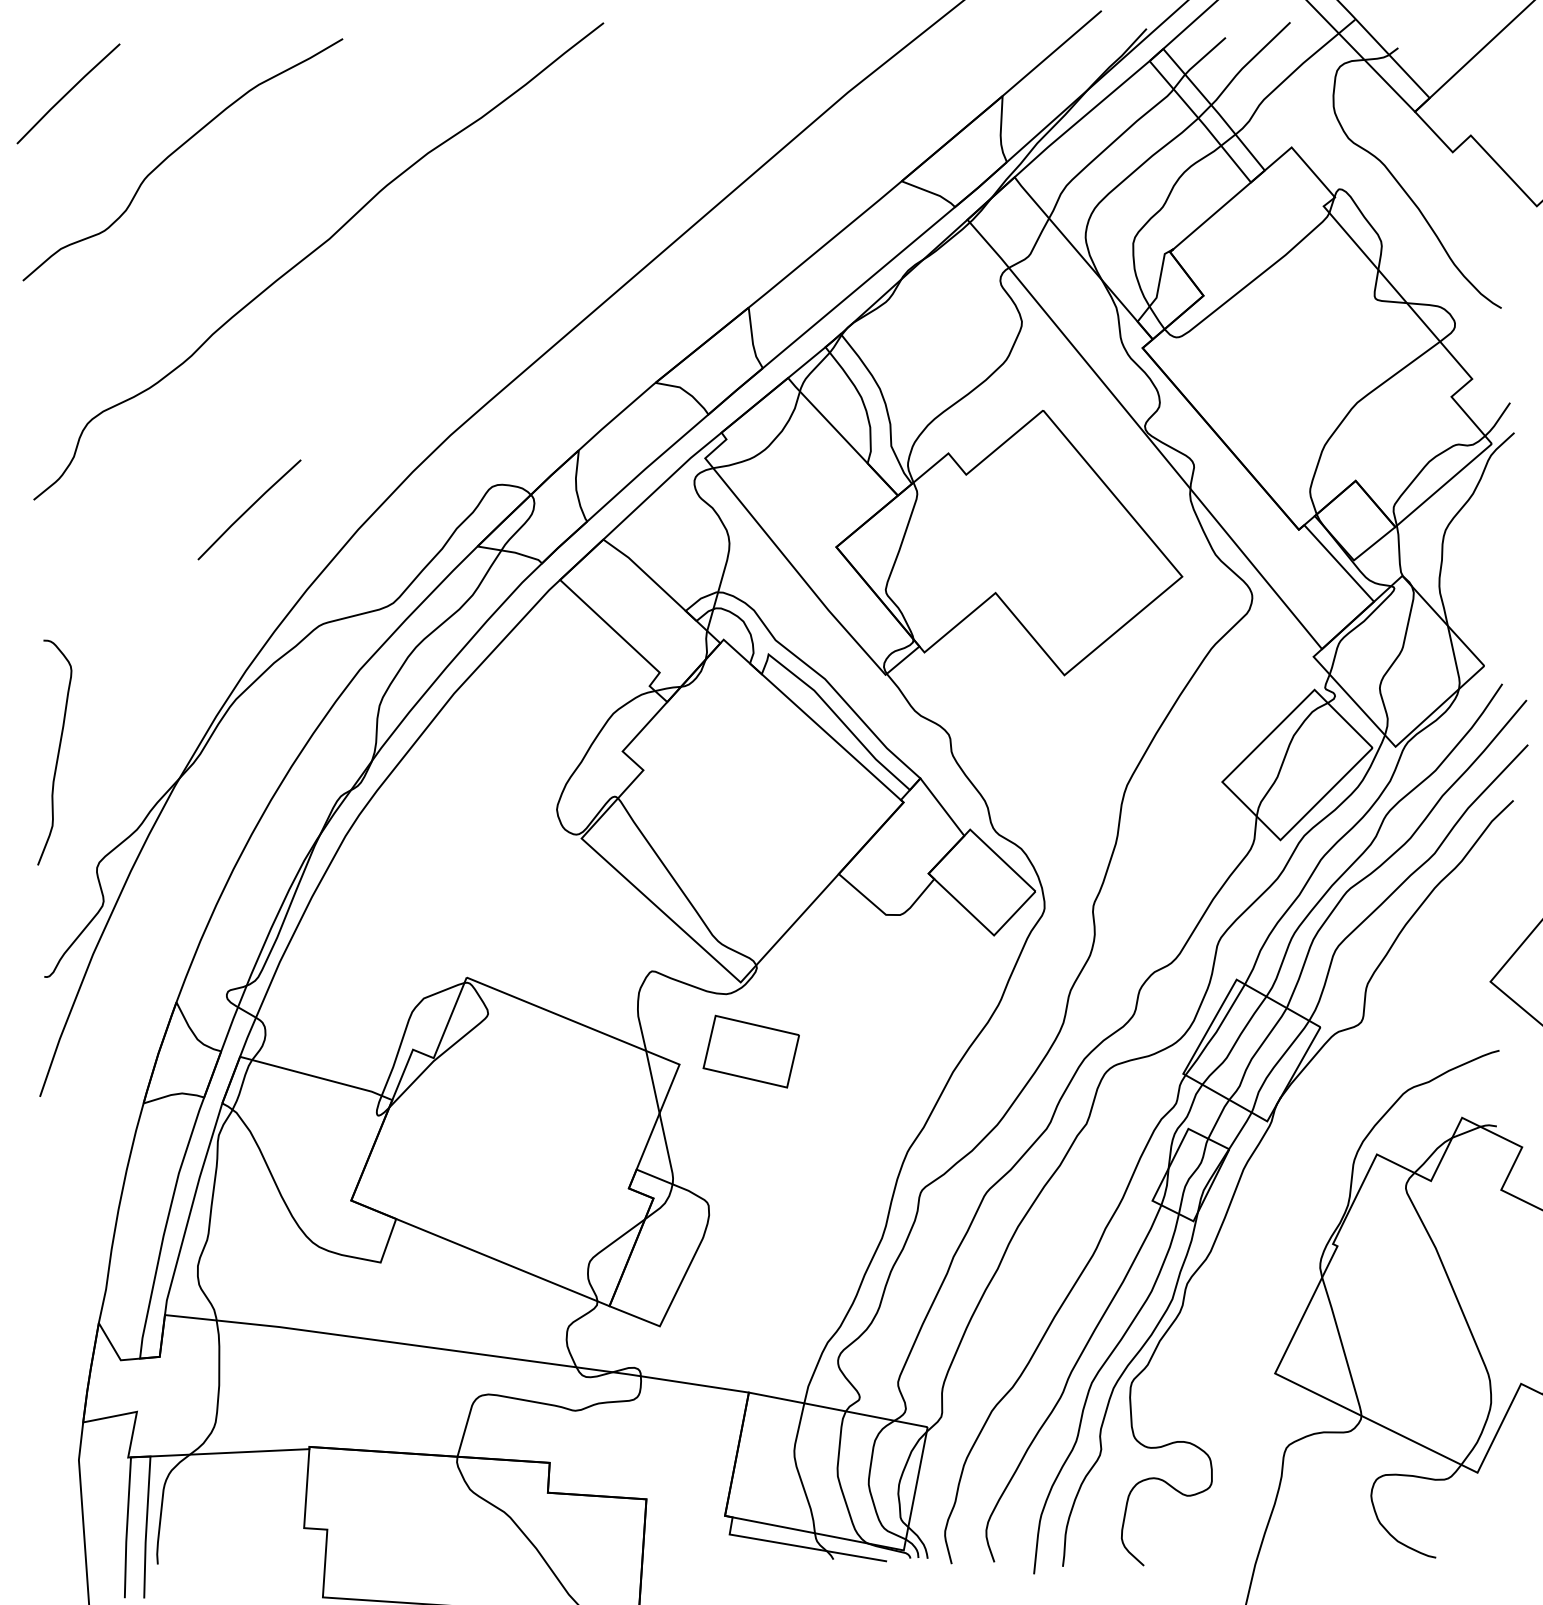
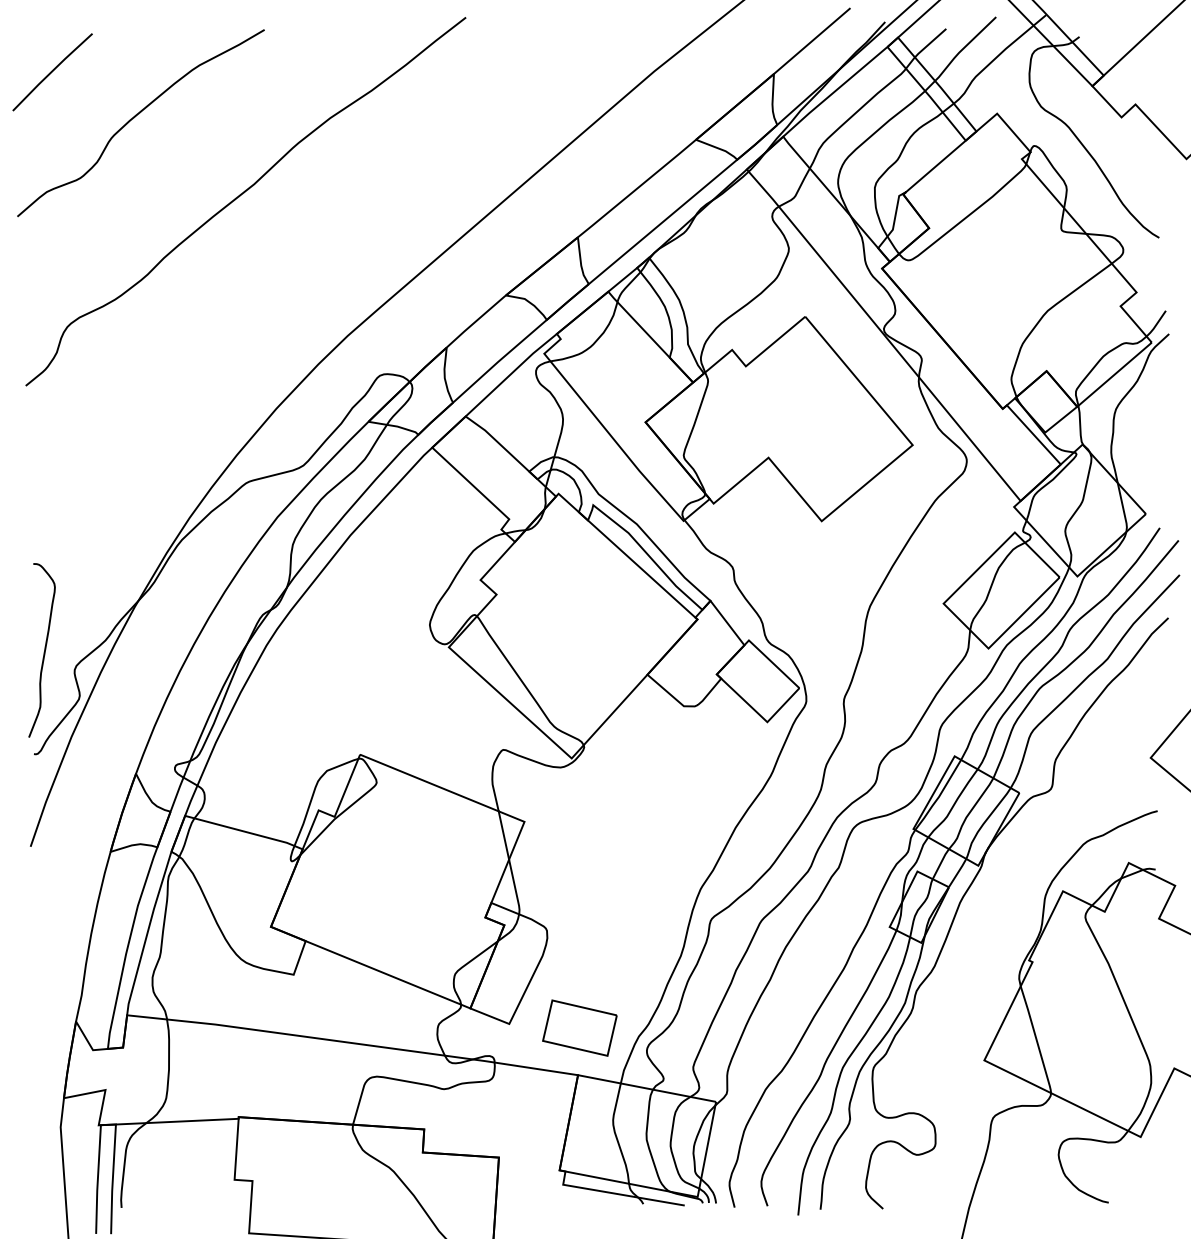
line: (249, 509) -> (192, 393), removed
curve: (57, 752) -> (44, 650), moved
part: (750, 1051) -> (579, 1027), moved

